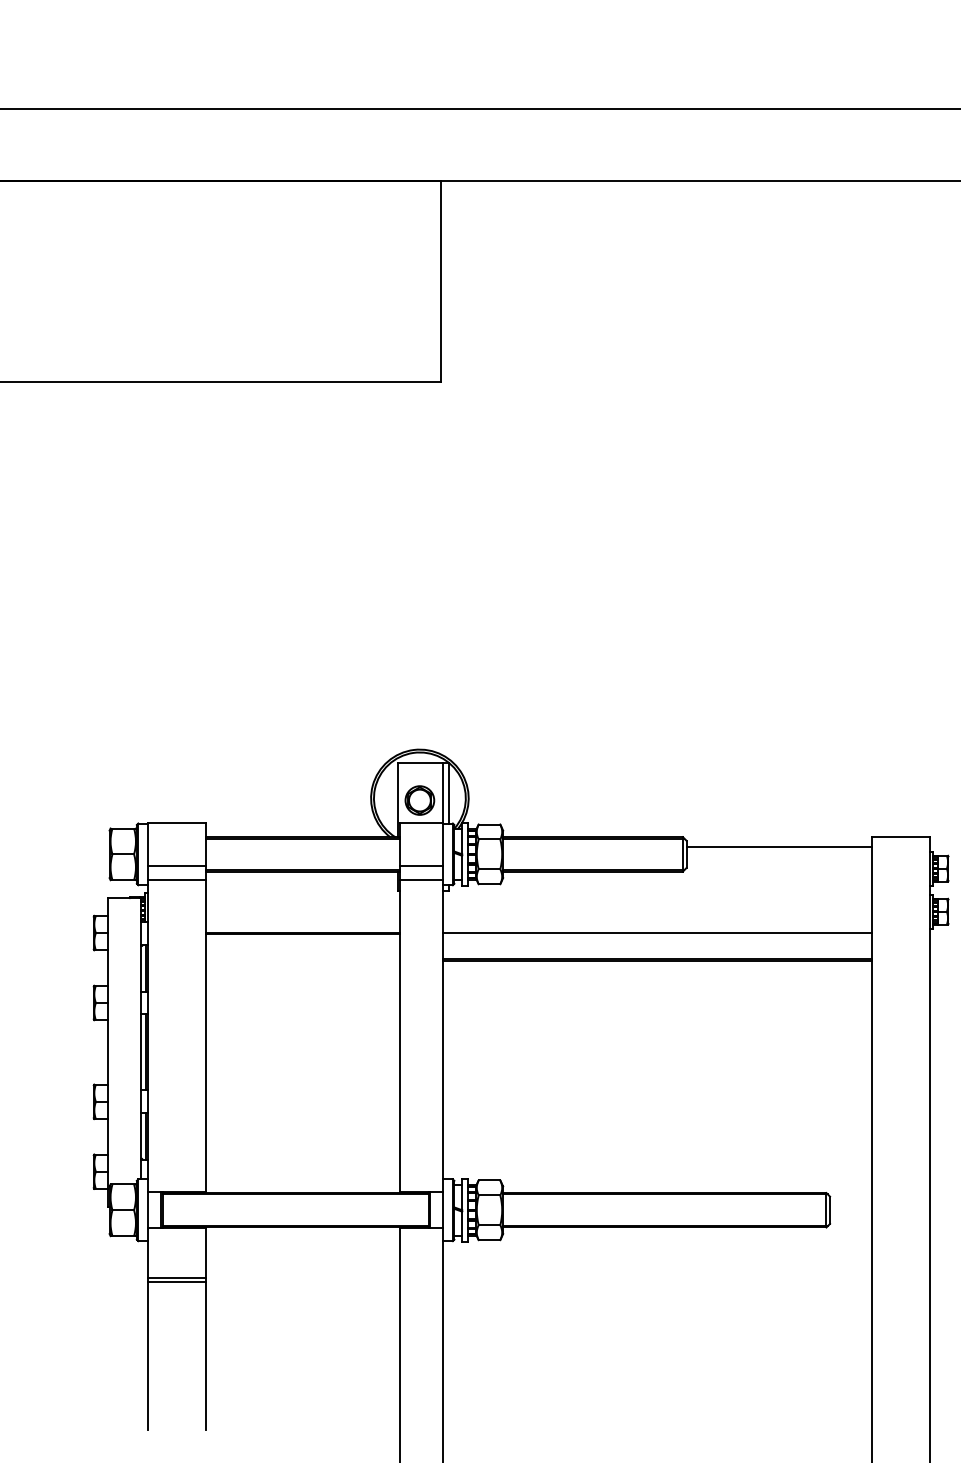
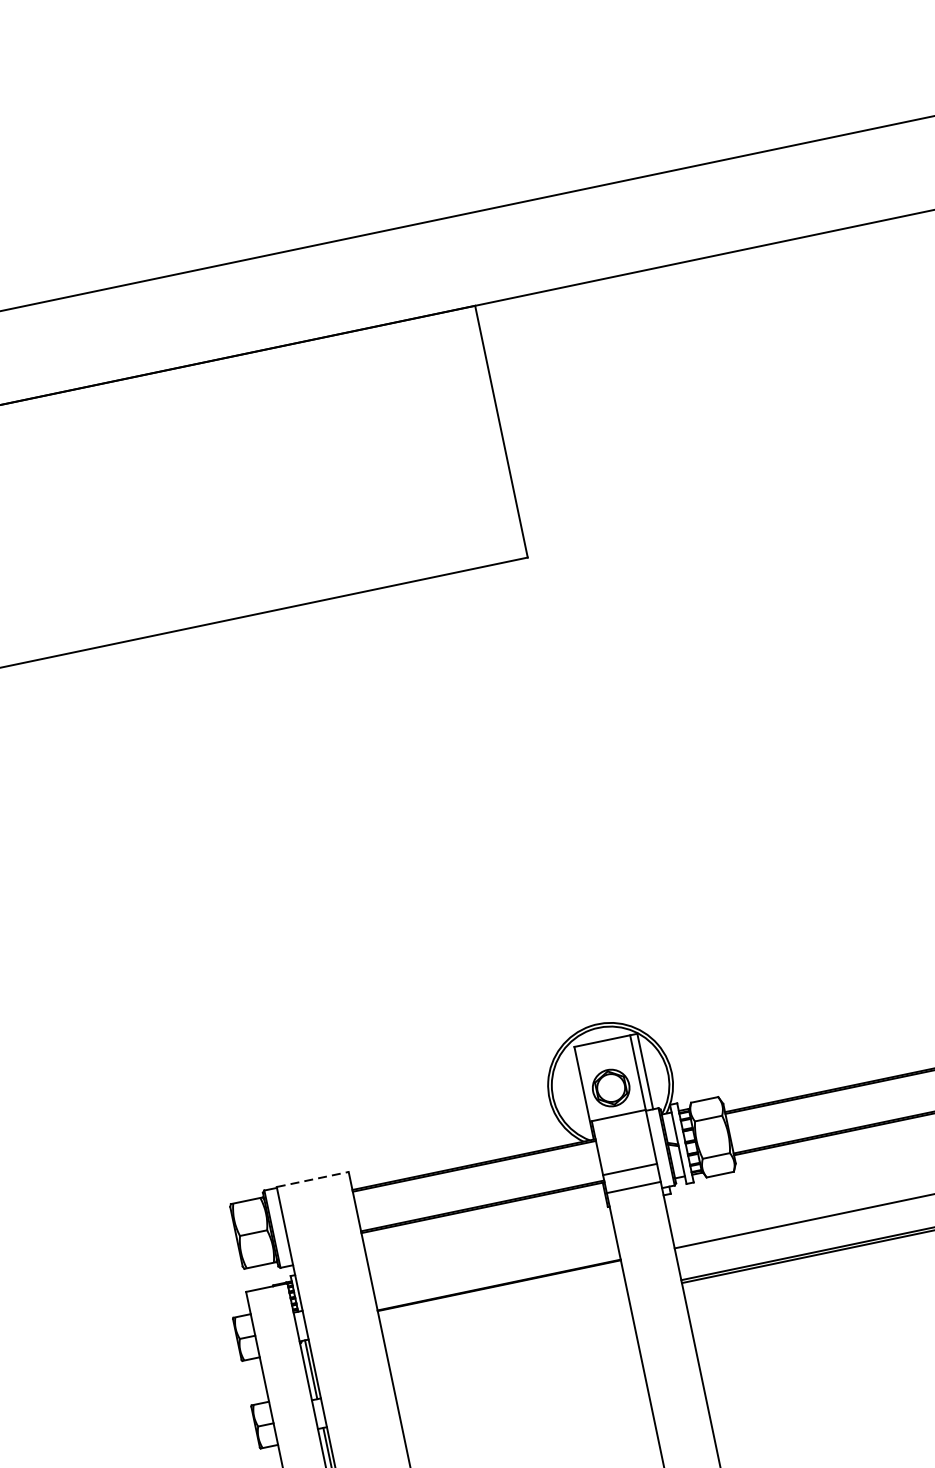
line: (177, 822) -> (313, 1179), solid -> dashed
line: (176, 865) -> (323, 1233), removed
line: (176, 880) -> (327, 1251), removed

